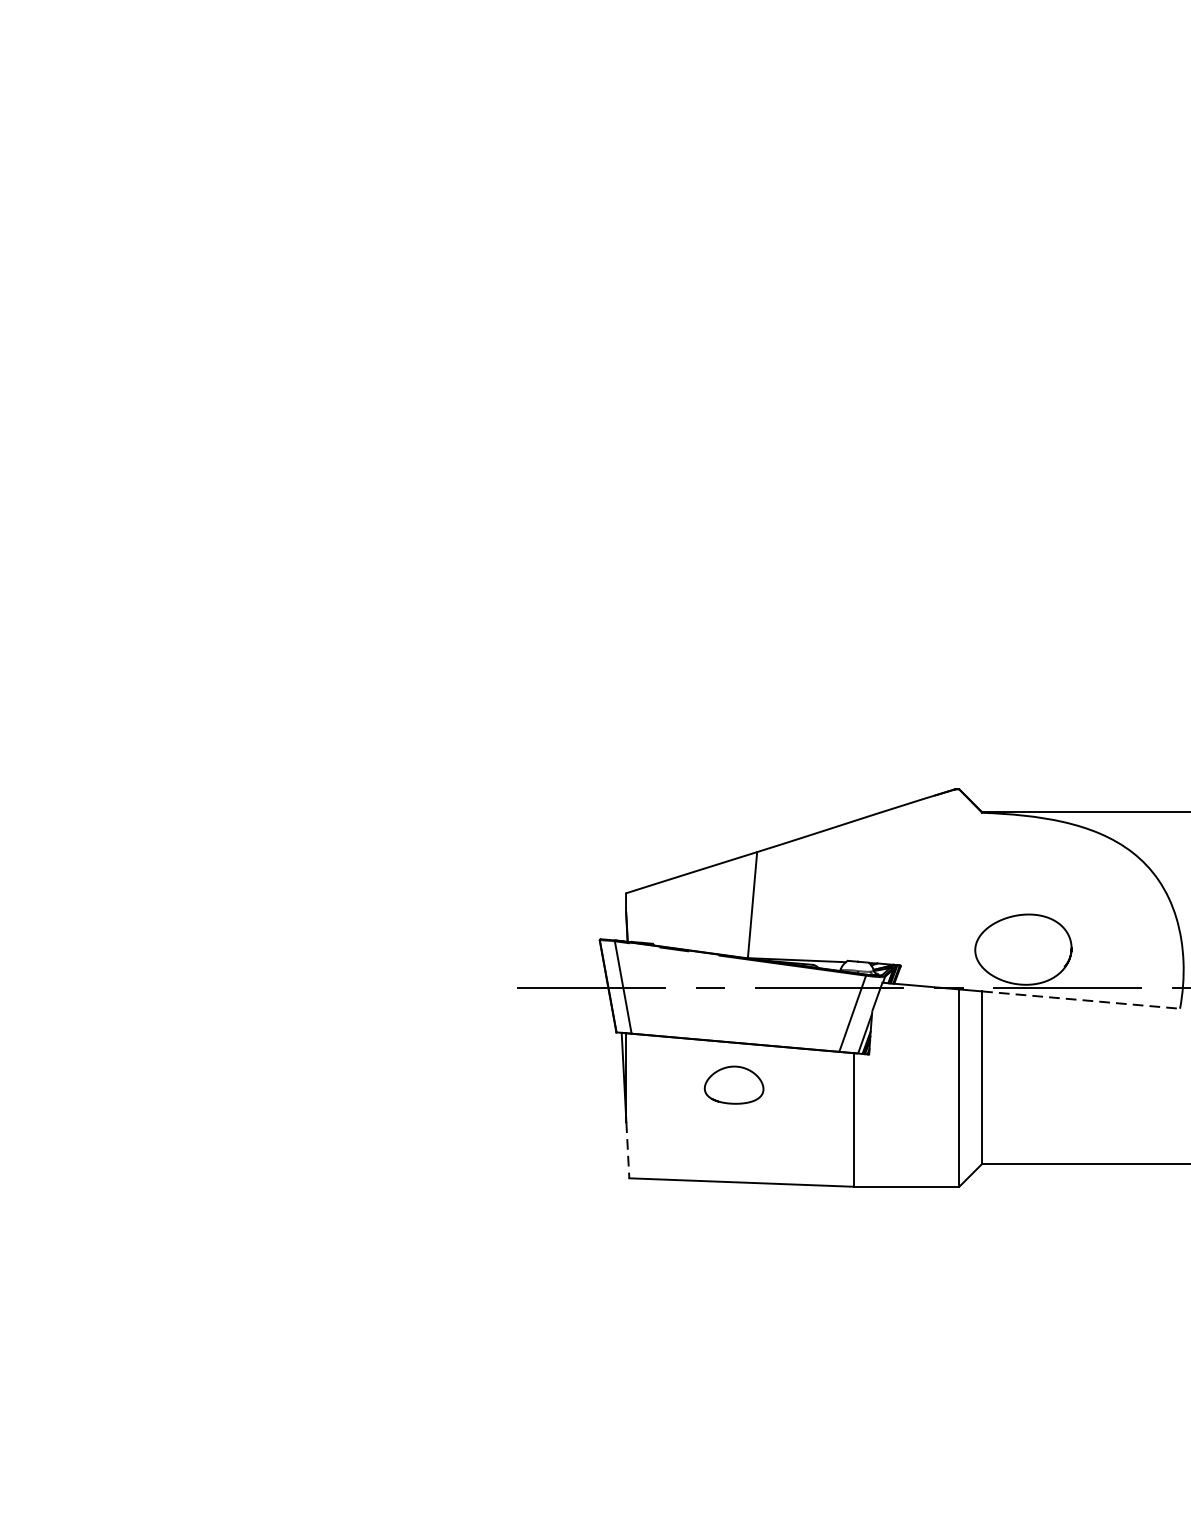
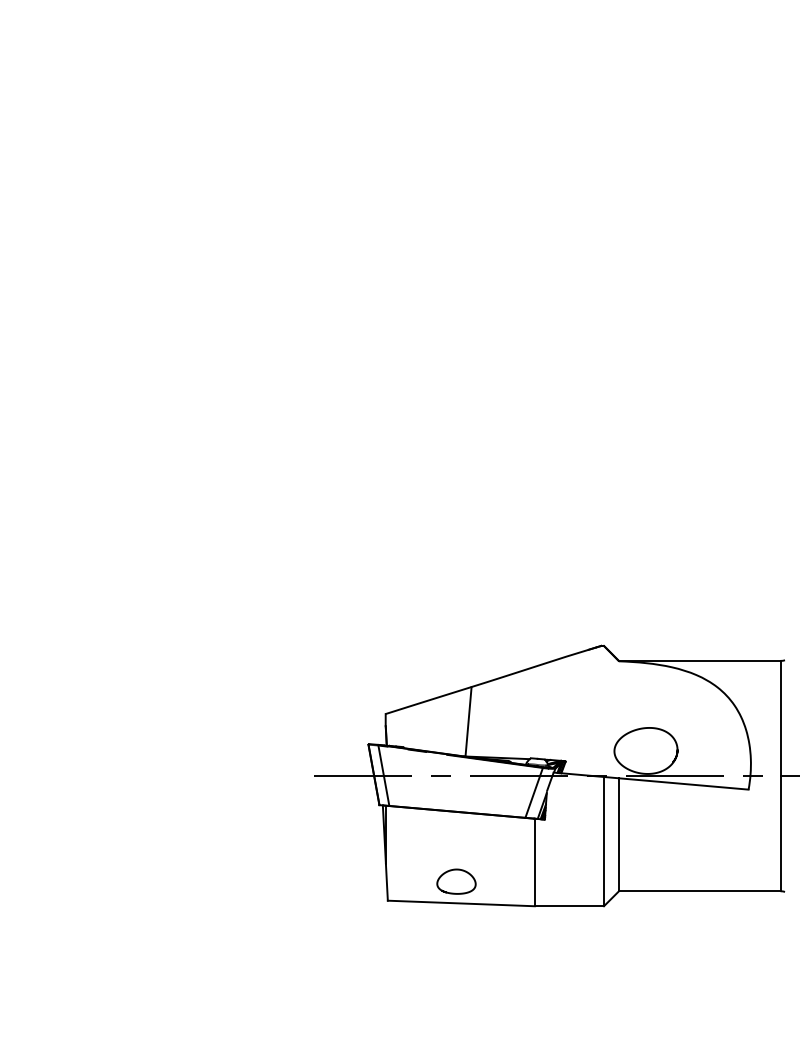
line: (1082, 1000) -> (684, 784), dashed -> solid
curve: (734, 1068) -> (456, 870), moved
line: (627, 1150) -> (386, 882), dashed -> solid

